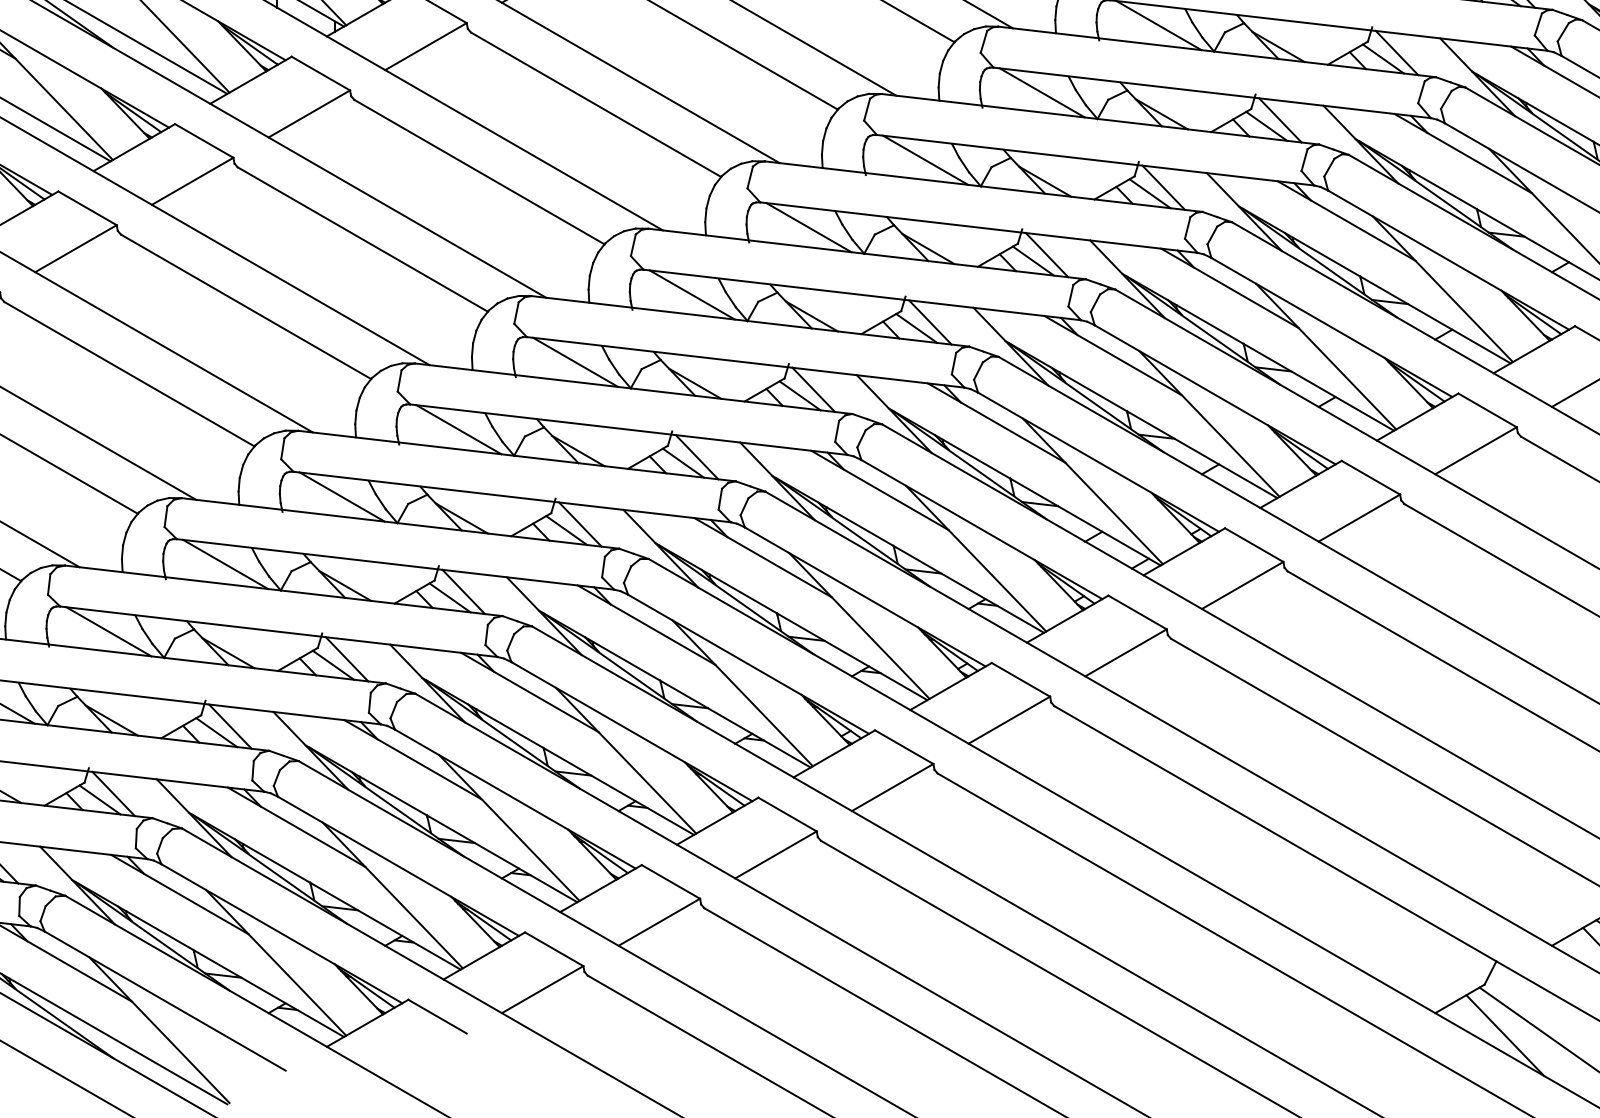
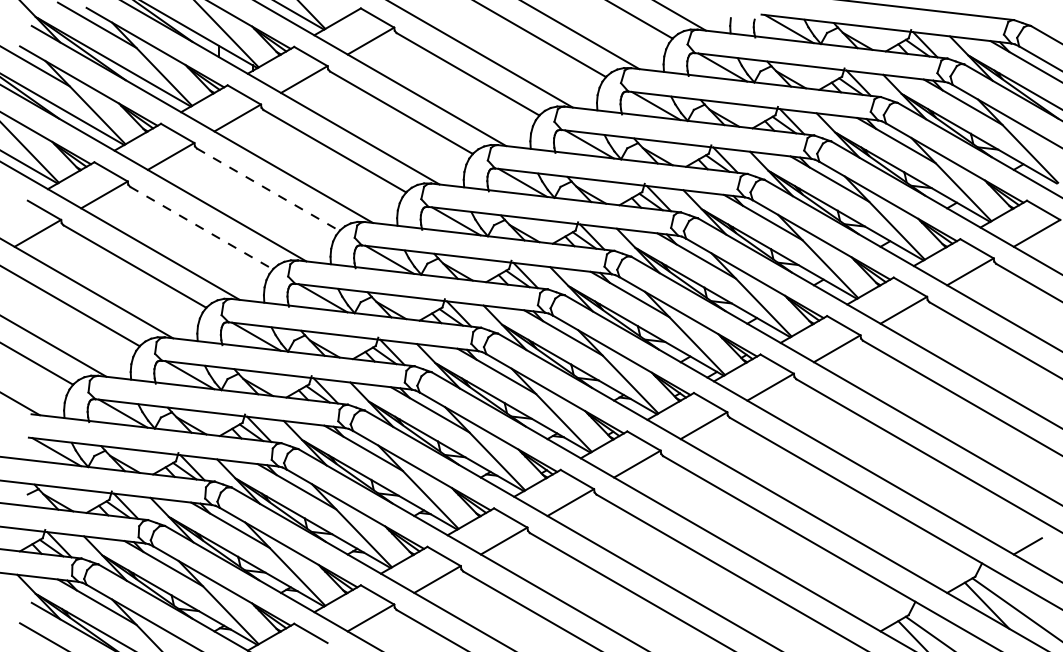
line: (363, 239) -> (268, 189), solid -> dashed
line: (245, 307) -> (201, 228), solid -> dashed

